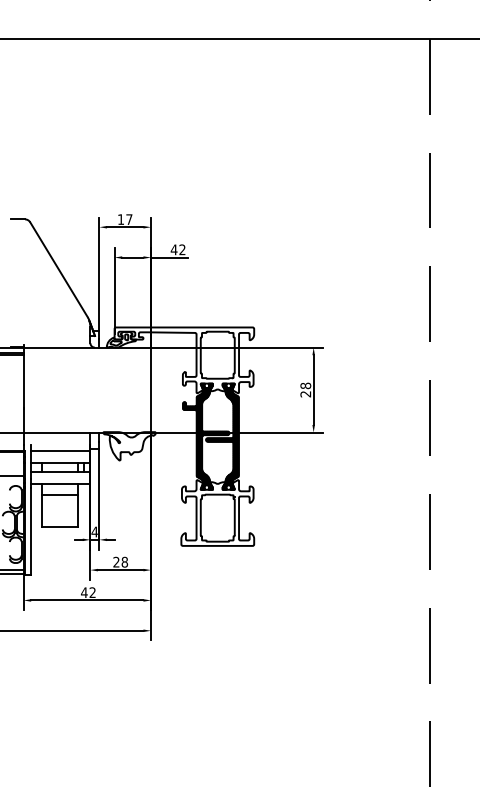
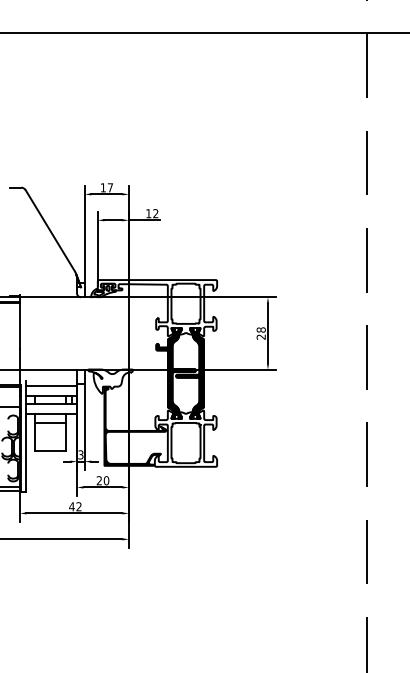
text: (173, 249) -> (148, 213), 42 -> 12
fill: (158, 498) -> (135, 426), added
text: (94, 531) -> (80, 454), 4 -> 3
text: (124, 562) -> (106, 480), 28 -> 20

